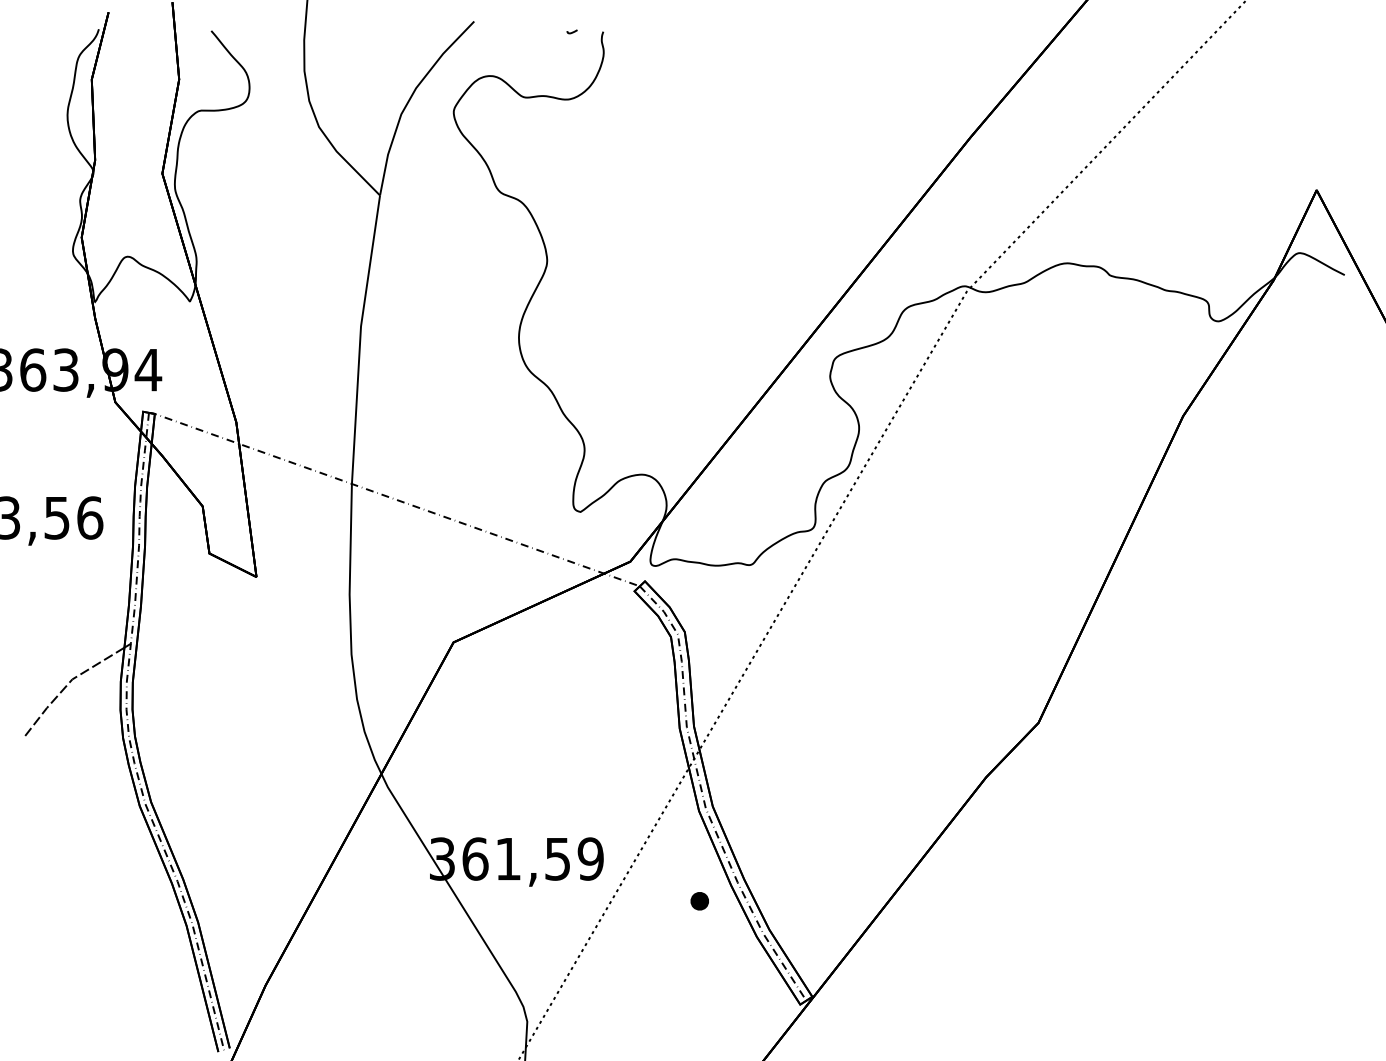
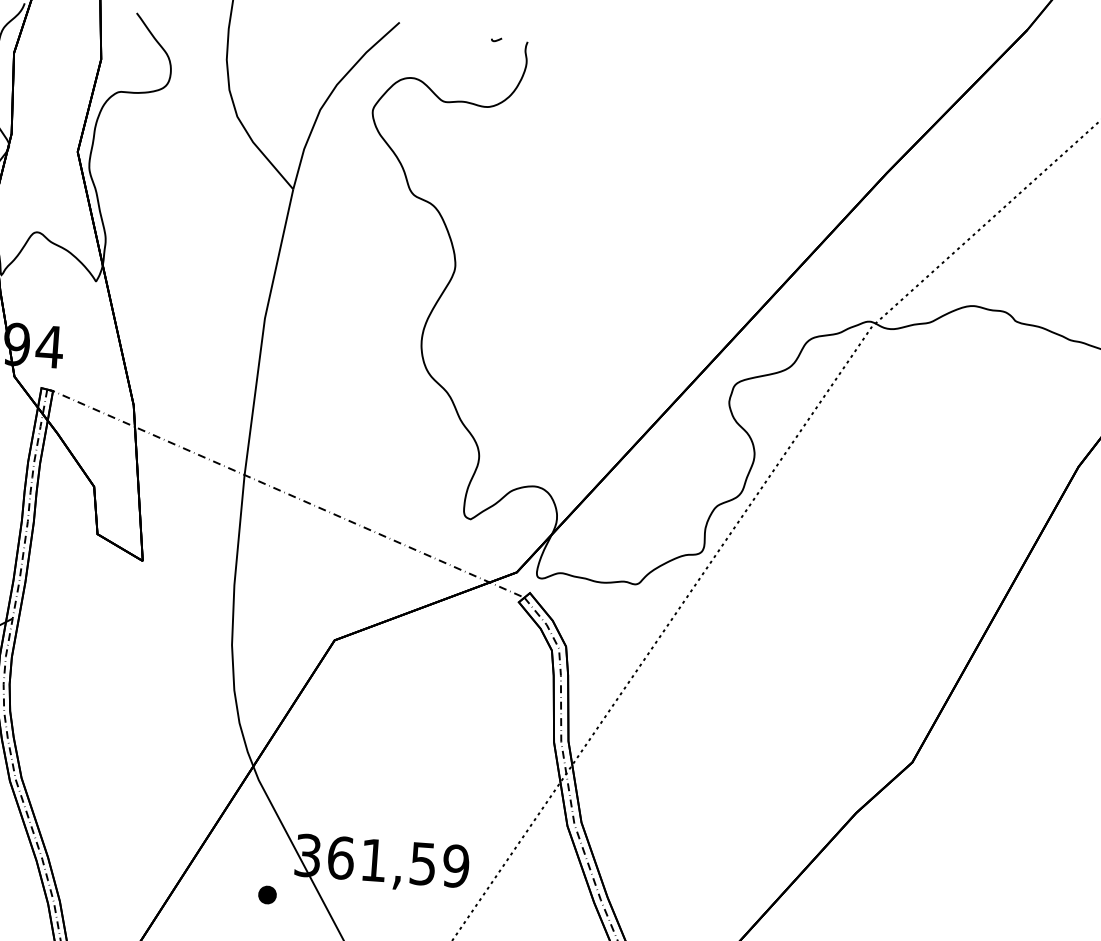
part: (699, 901) -> (267, 895), moved

